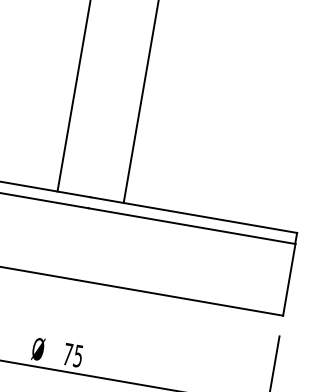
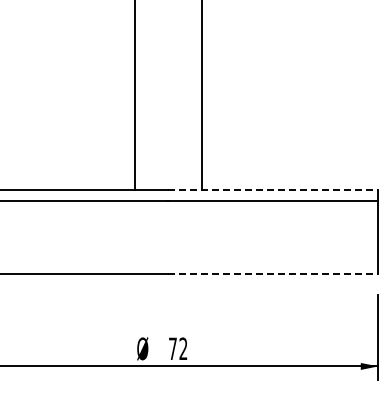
line: (194, 215) -> (273, 190), solid -> dashed
line: (179, 298) -> (273, 274), solid -> dashed
text: (78, 355) -> (183, 348), 75 -> 72

